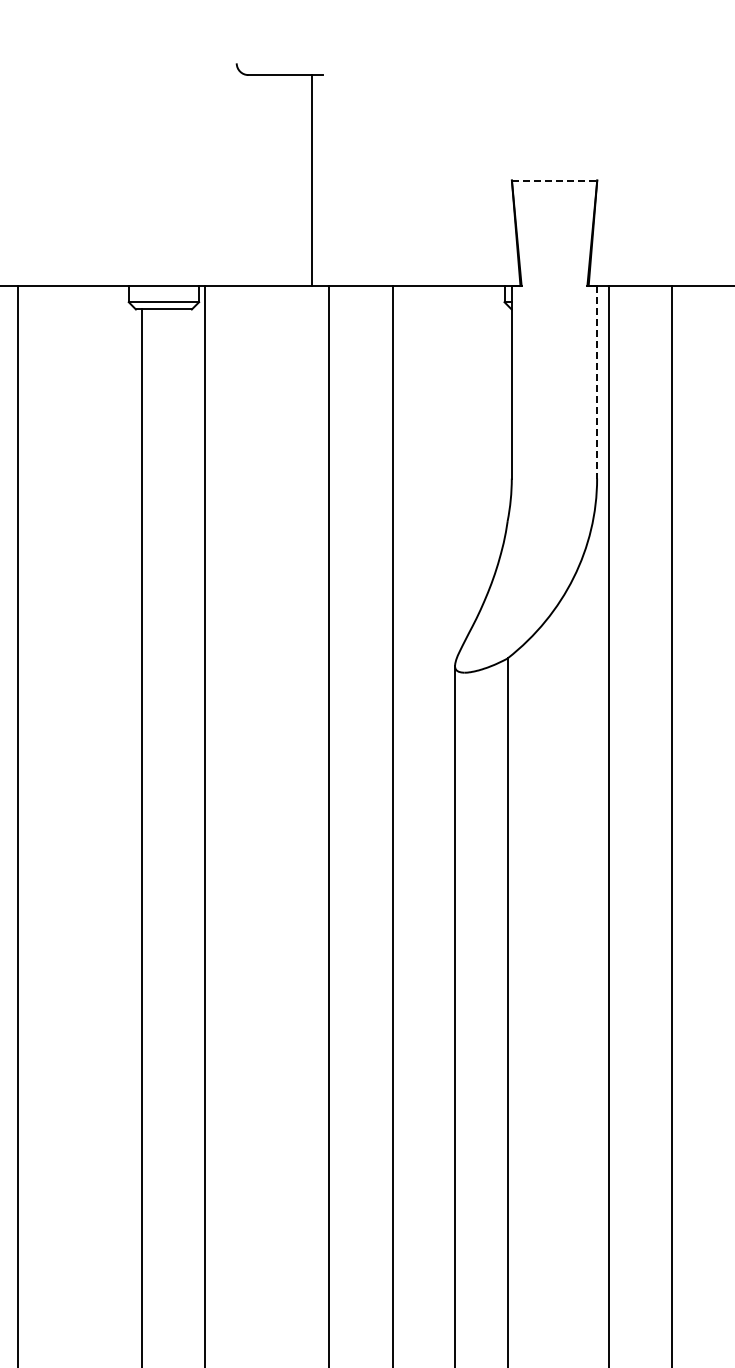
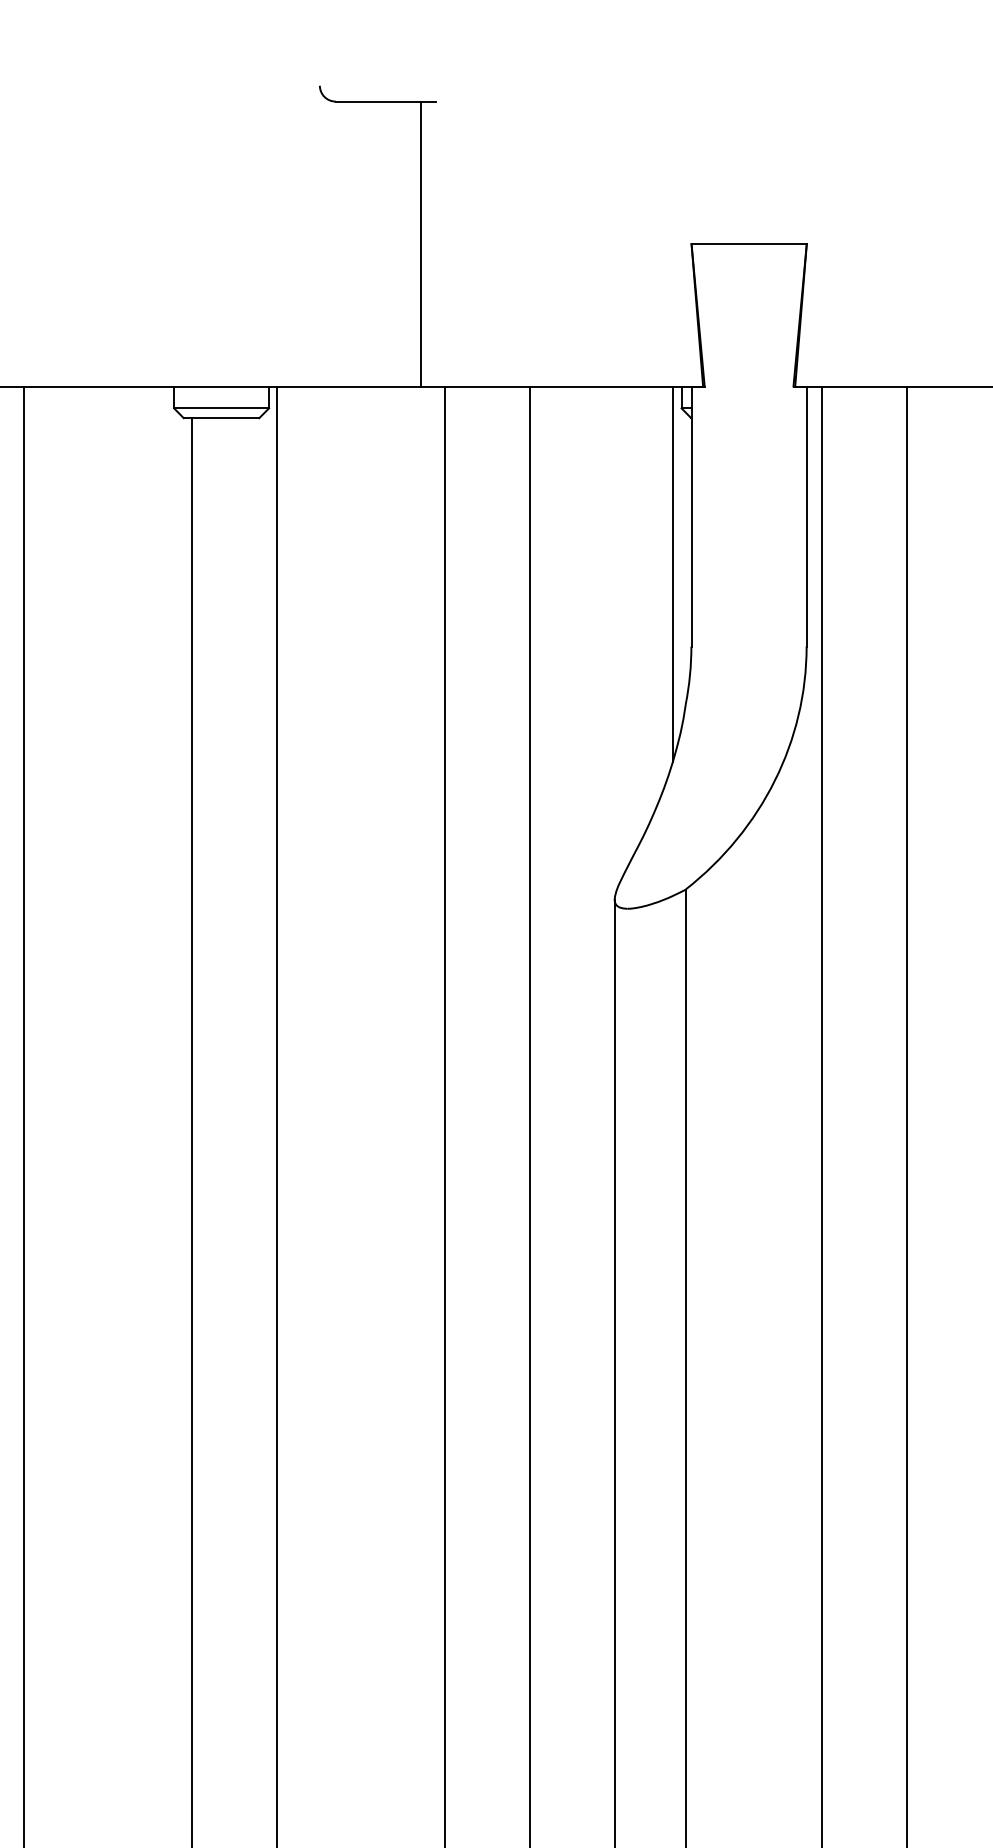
line: (554, 180) -> (749, 243), dashed -> solid
line: (597, 382) -> (807, 516), dashed -> solid
line: (498, 425) -> (673, 574), added

